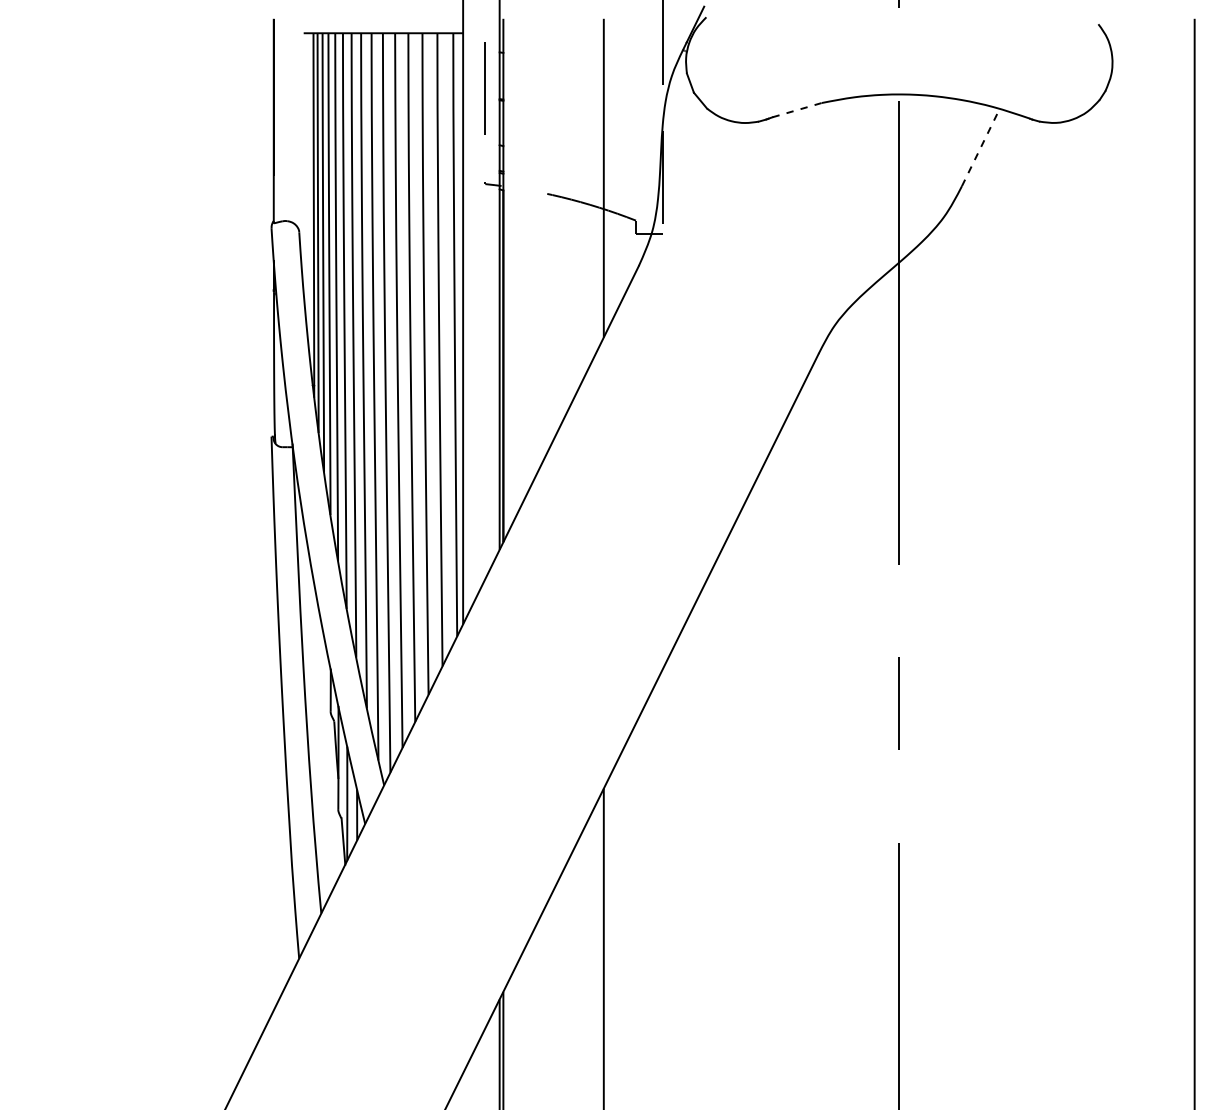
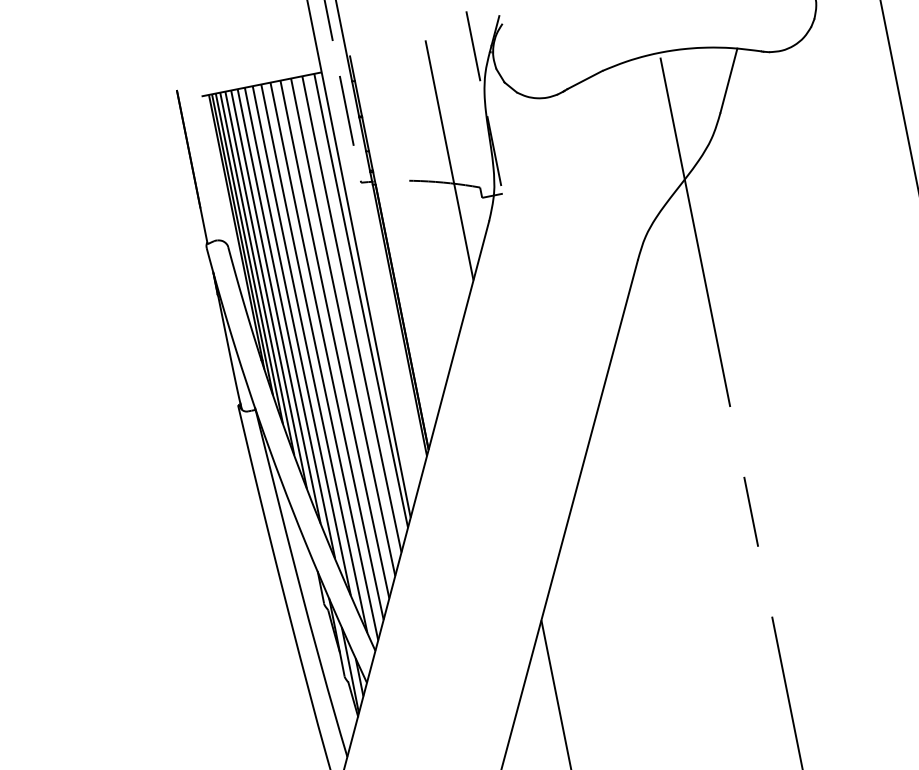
line: (797, 110) -> (585, 80), dashed -> solid
line: (981, 147) -> (729, 80), dashed -> solid

